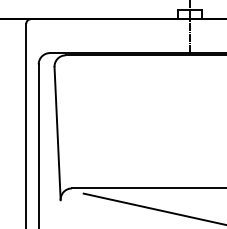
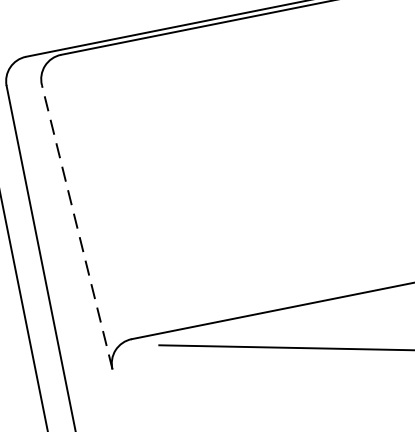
line: (57, 133) -> (76, 226), solid -> dashed

